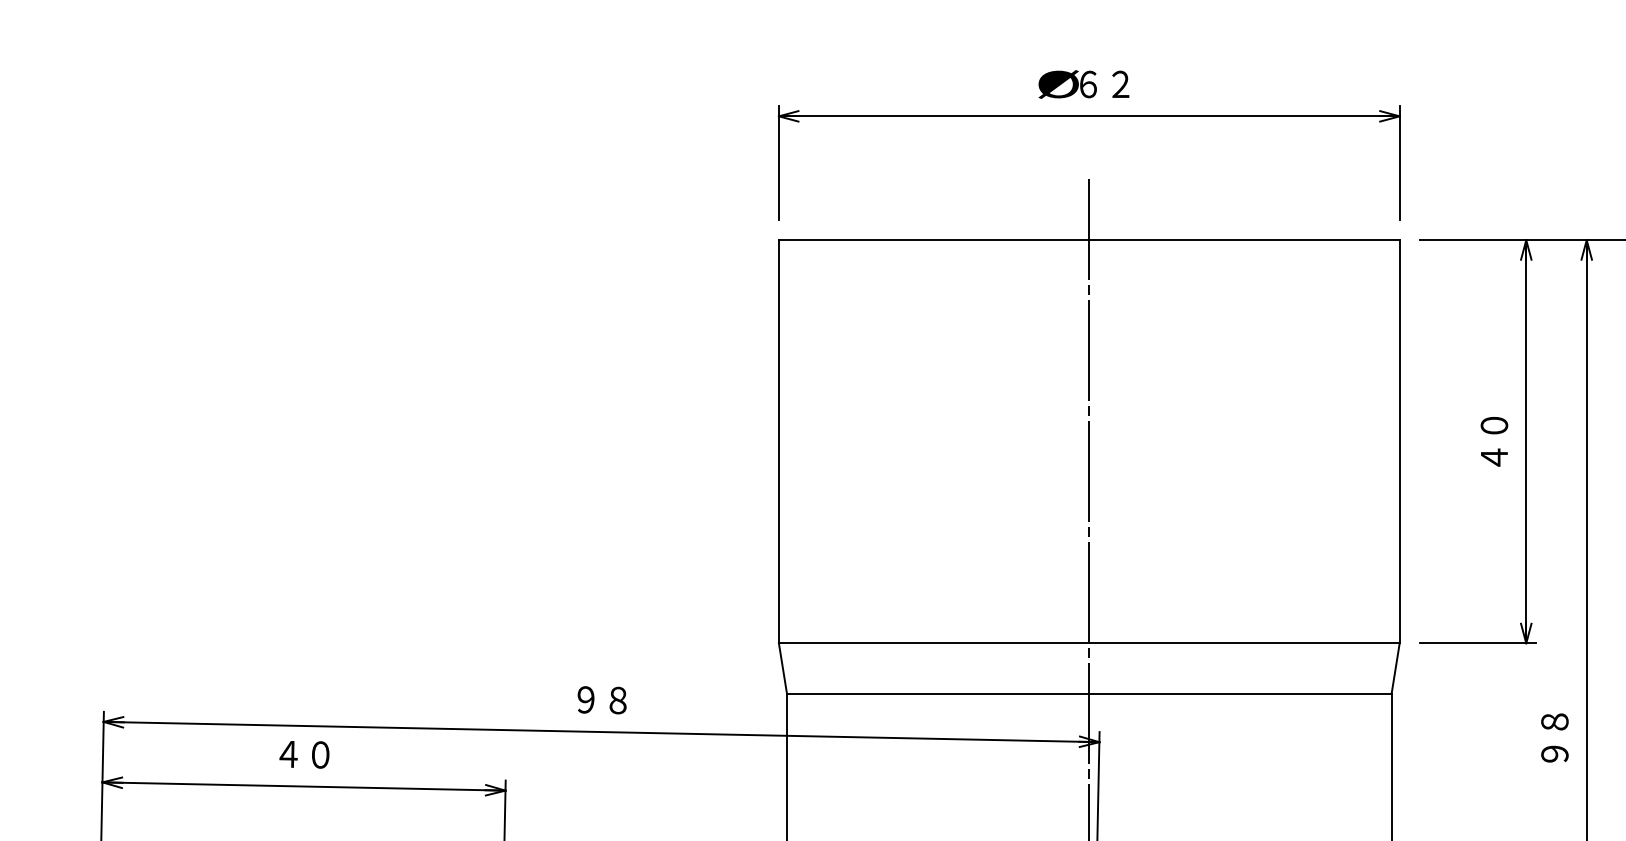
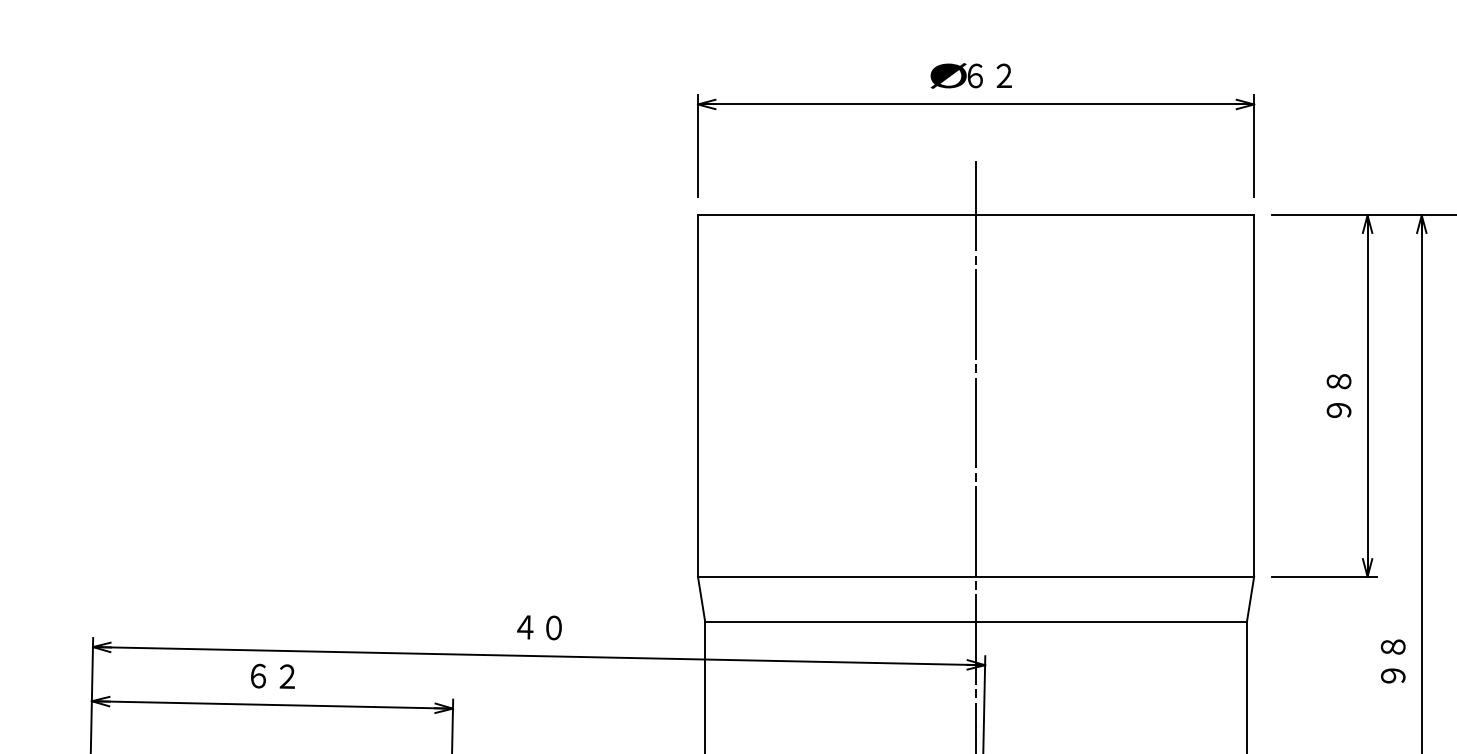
text: (1494, 441) -> (1339, 395), ４０ -> ９８
text: (601, 700) -> (538, 627), ９８ -> ４０
text: (304, 754) -> (272, 676), ４０ -> ６２

